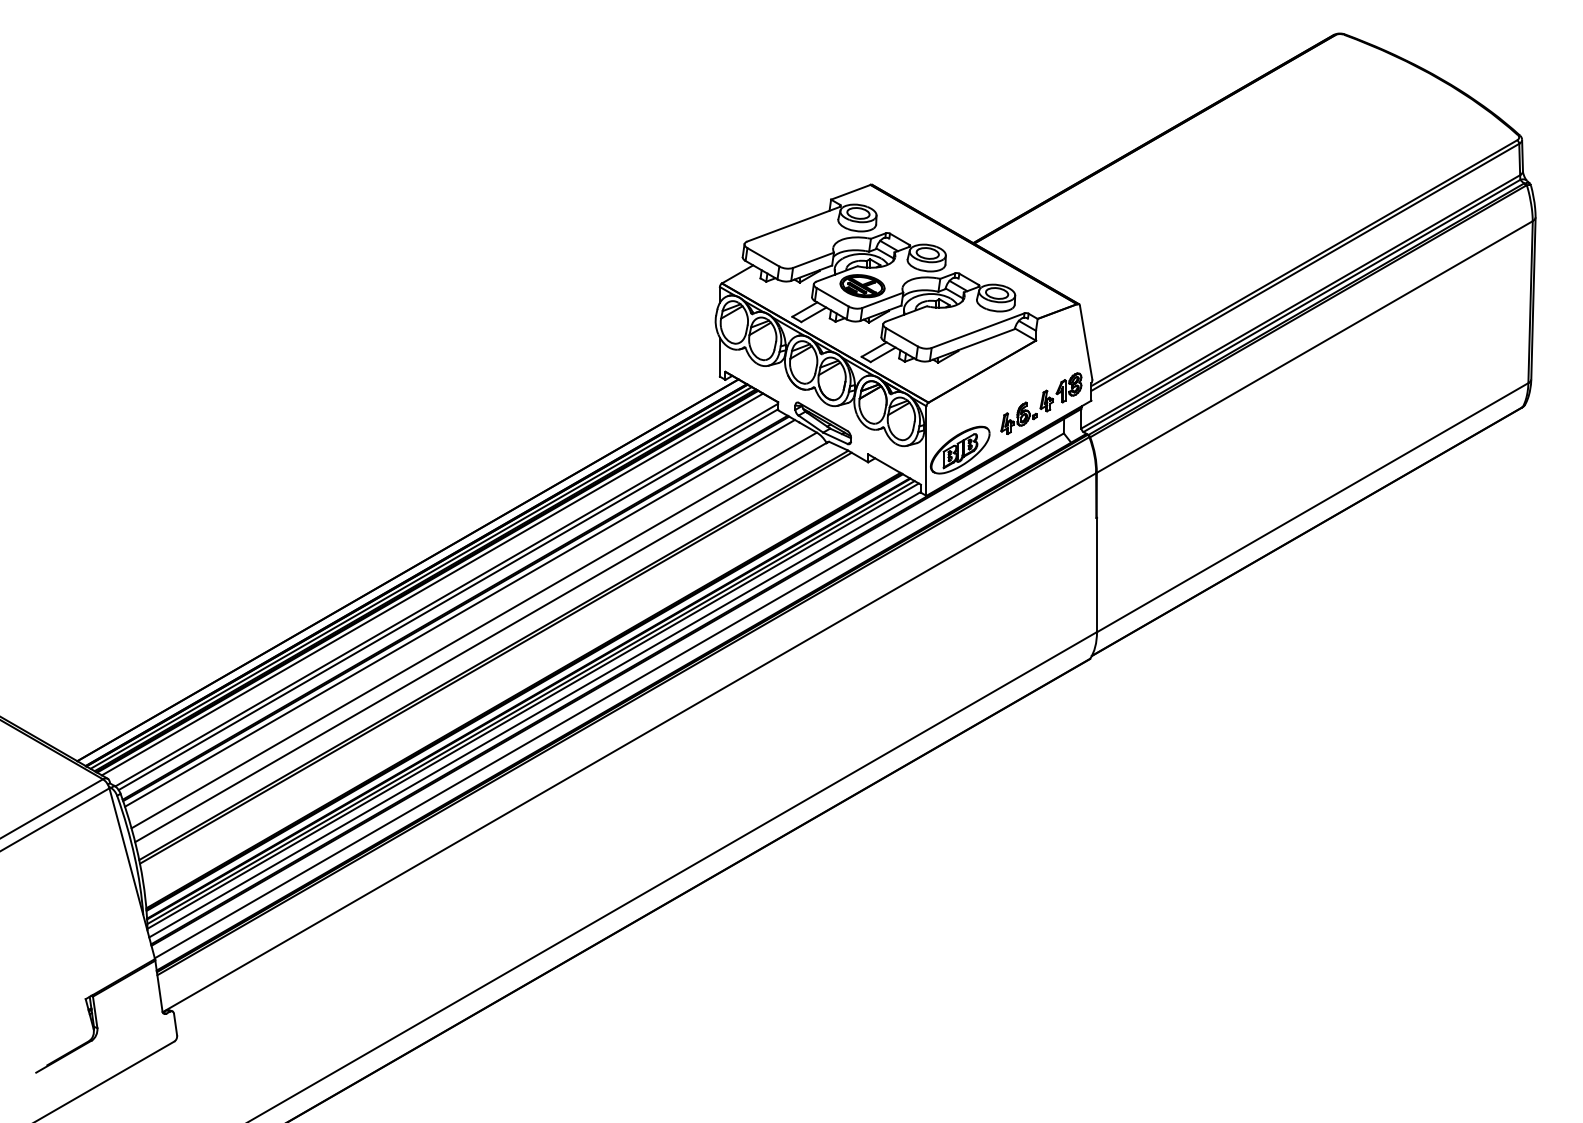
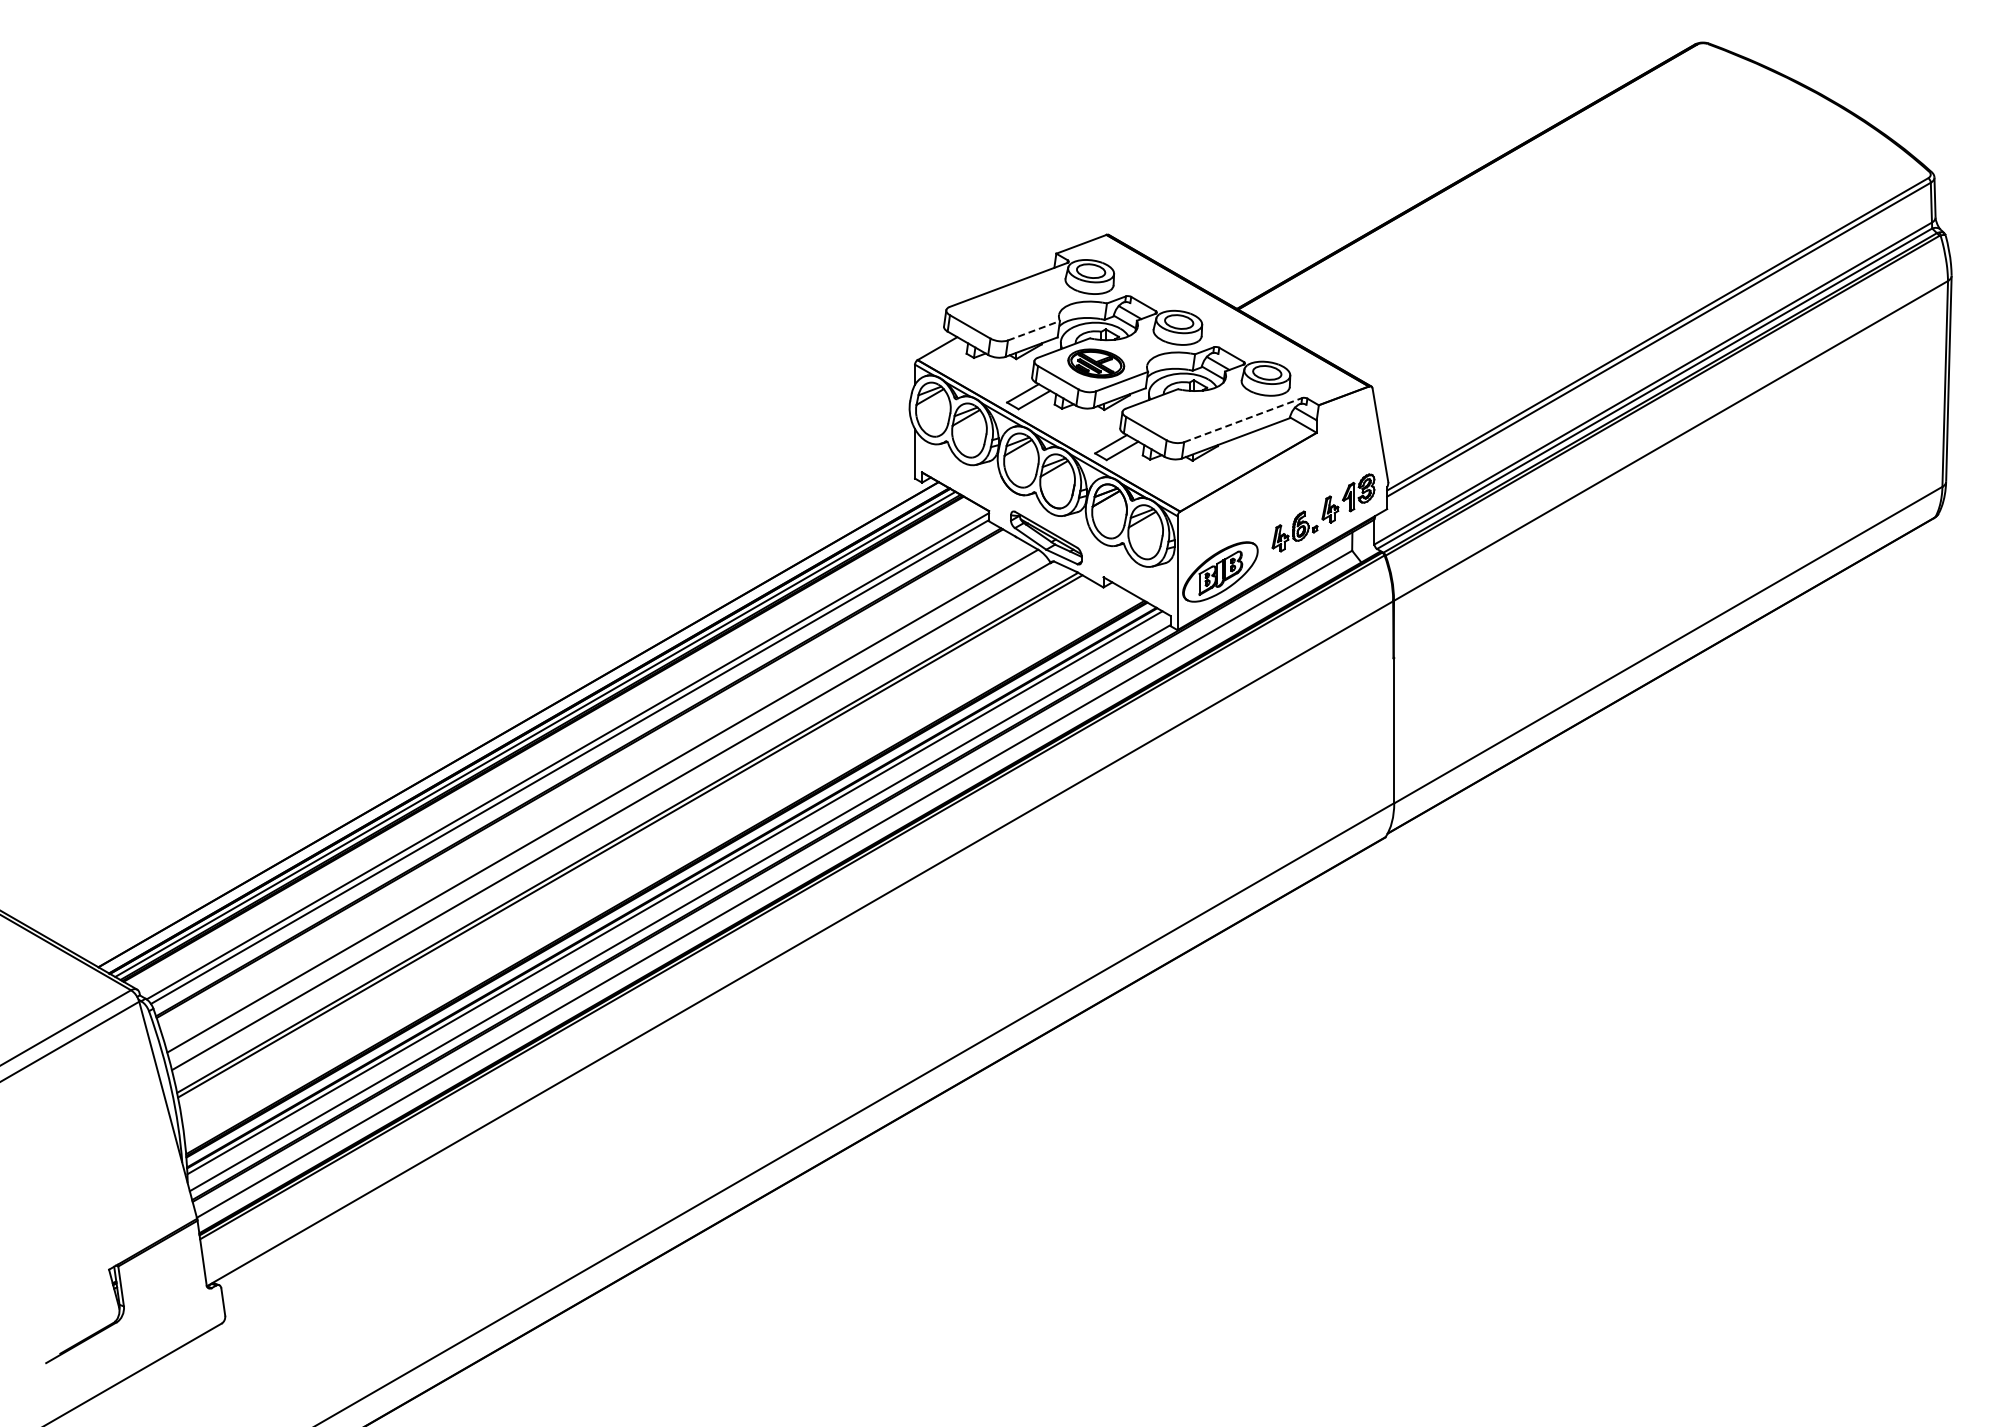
line: (813, 260) -> (1033, 330), solid -> dashed
line: (978, 330) -> (1243, 420), solid -> dashed
line: (432, 584) -> (549, 742), removed
line: (459, 613) -> (584, 779), removed
line: (533, 706) -> (677, 897), removed

